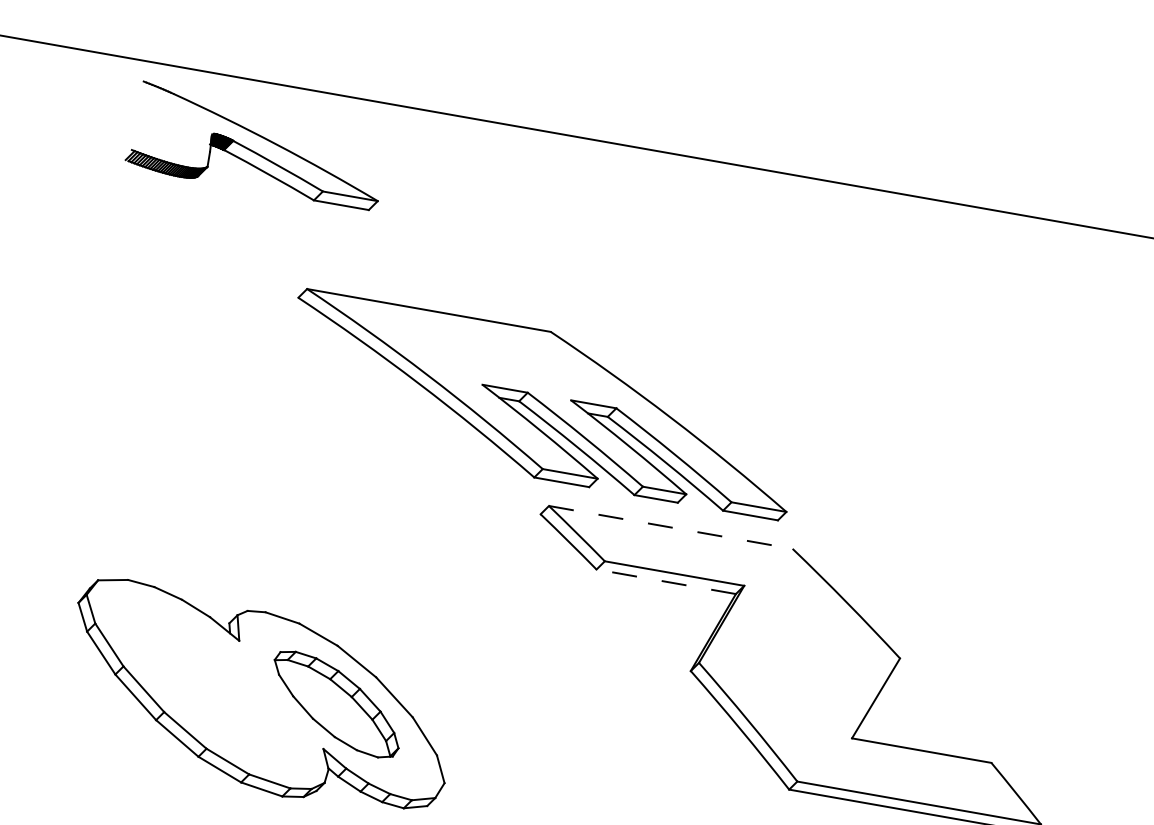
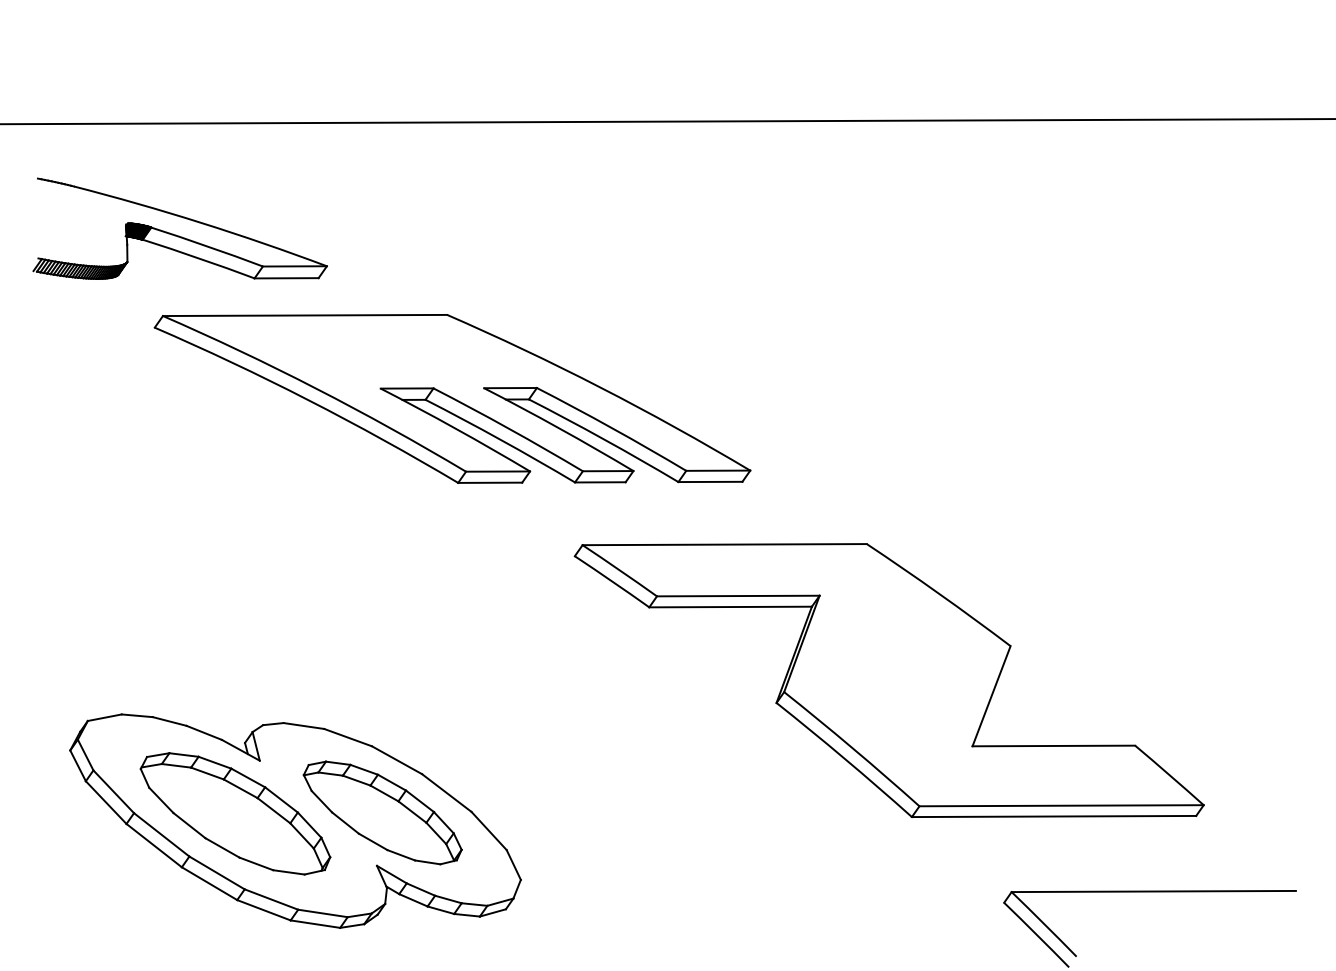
part: (253, 150) -> (176, 234), moved
part: (542, 404) -> (452, 398), moved
line: (671, 527) -> (725, 544), dashed -> solid
line: (666, 582) -> (730, 607), dashed -> solid
part: (210, 682) -> (235, 813), added

